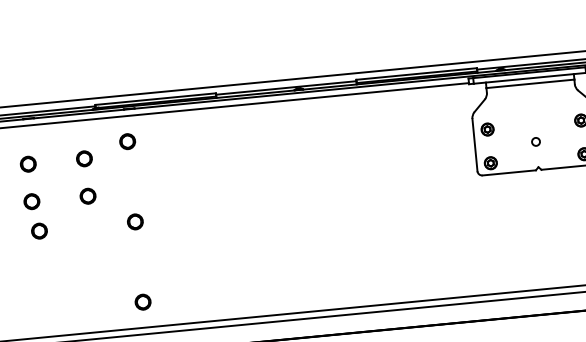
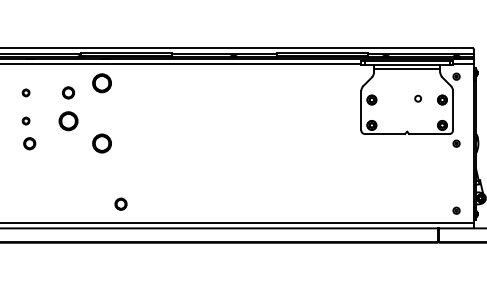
circle: (126, 140) -> (101, 82), size x1.6
circle: (535, 141) -> (417, 98), moved
circle: (27, 163) -> (25, 92), size x0.6
circle: (87, 195) -> (68, 120), size x1.6
part: (30, 200) -> (25, 120), size x0.6
part: (134, 221) -> (101, 143), size x1.6
part: (142, 301) -> (120, 203), moved

